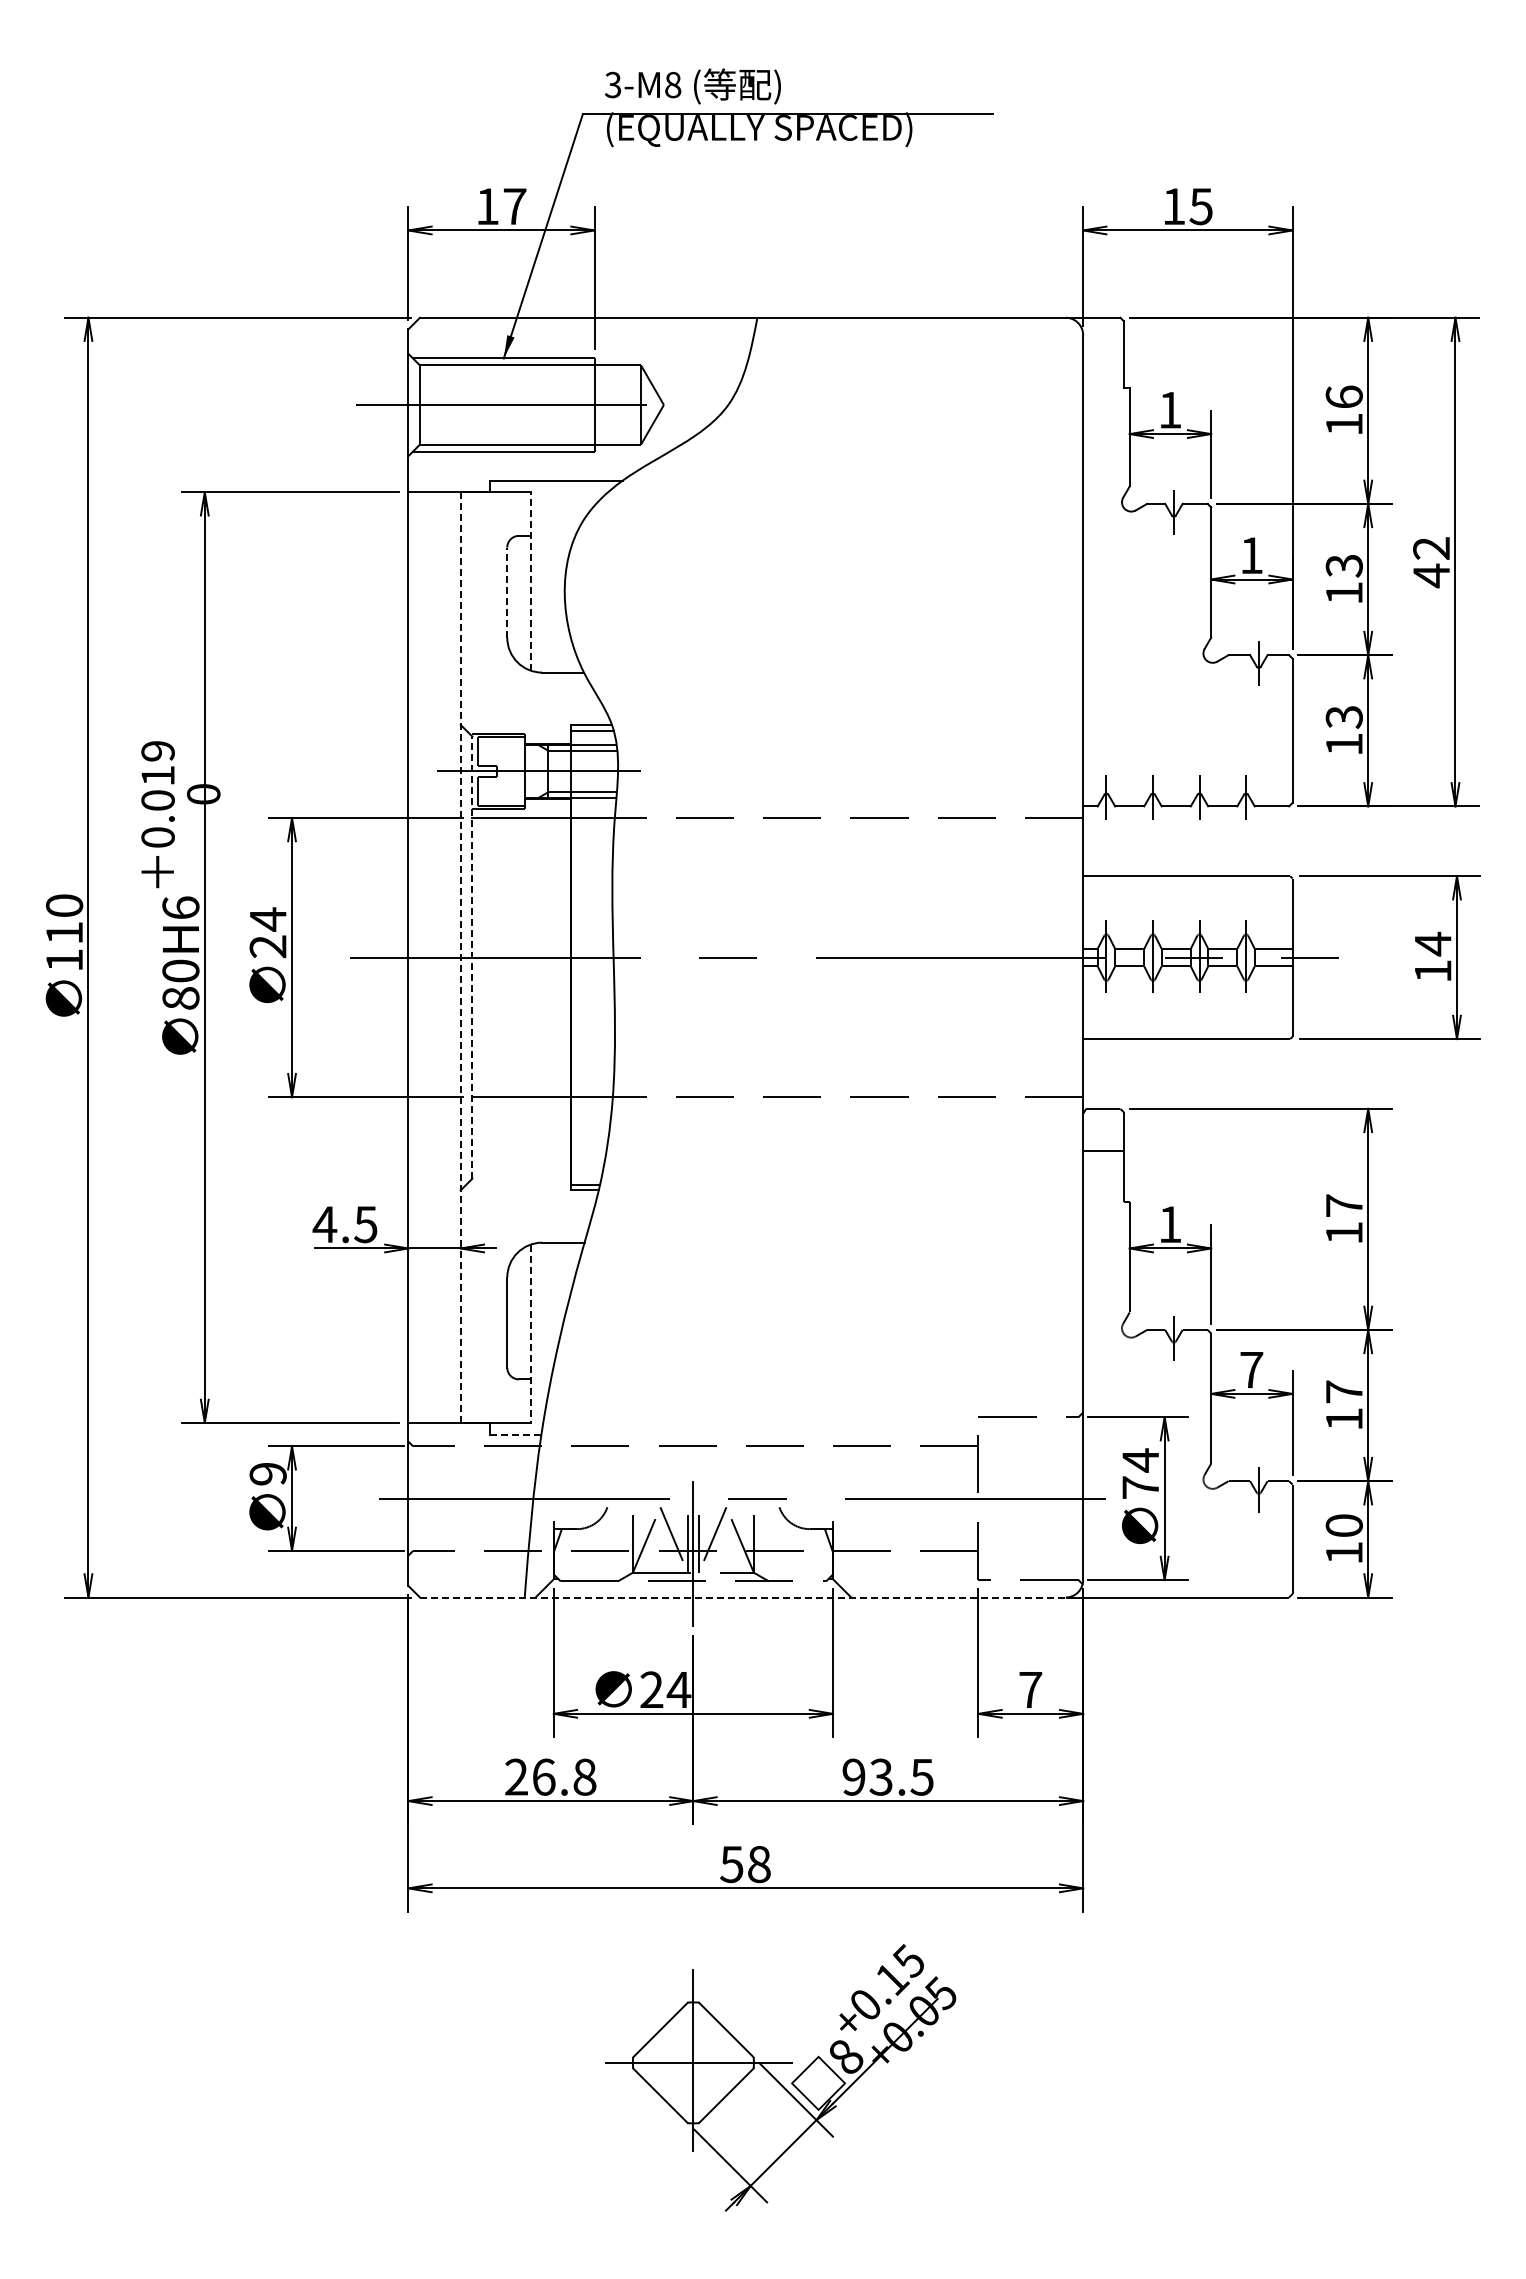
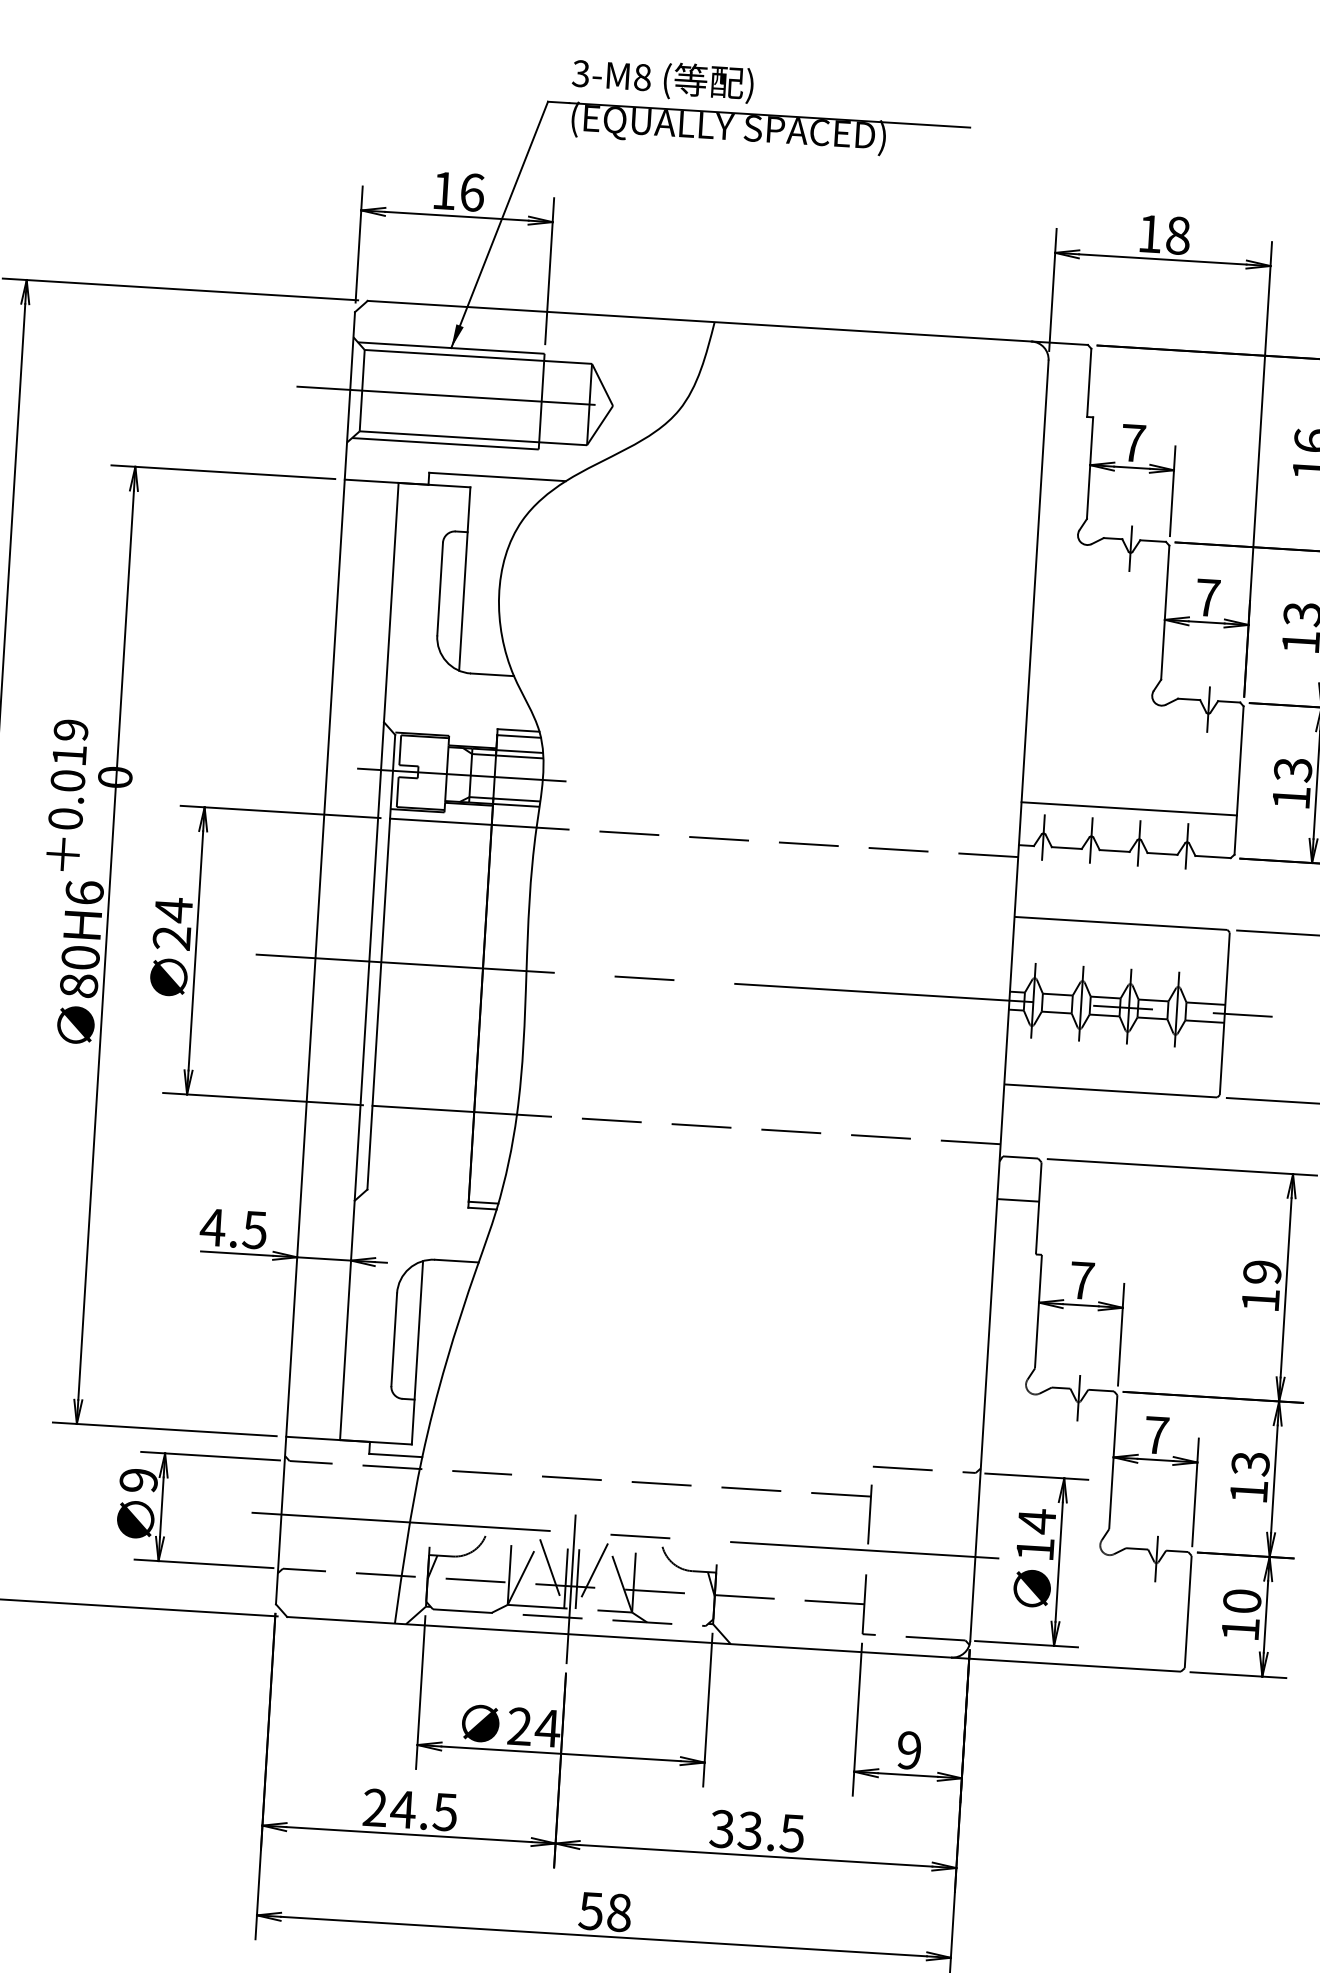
text: (514, 206) -> (471, 192), 17 -> 16
text: (1200, 206) -> (1177, 235), 15 -> 18
text: (1170, 410) -> (1133, 443), 1 -> 7
text: (1251, 555) -> (1207, 597), 1 -> 7
line: (530, 580) -> (464, 578), dashed -> solid
line: (507, 592) -> (440, 588), dashed -> solid
line: (1187, 764) -> (1128, 808), added
line: (460, 957) -> (369, 961), dashed -> solid
line: (472, 957) -> (381, 962), dashed -> solid
text: (1343, 1205) -> (1261, 1271), 17 -> 19
text: (1170, 1224) -> (1082, 1280), 1 -> 7
line: (530, 1334) -> (417, 1353), dashed -> solid
text: (1343, 1391) -> (1249, 1463), 17 -> 13
line: (515, 1434) -> (395, 1455), dashed -> solid
text: (1140, 1487) -> (1035, 1549), 74 -> 14
line: (742, 1597) -> (618, 1637), dashed -> solid
text: (1030, 1689) -> (909, 1749), 7 -> 9
text: (563, 1776) -> (423, 1810), 26.8 -> 24.5
text: (853, 1776) -> (721, 1828), 93.5 -> 33.5

